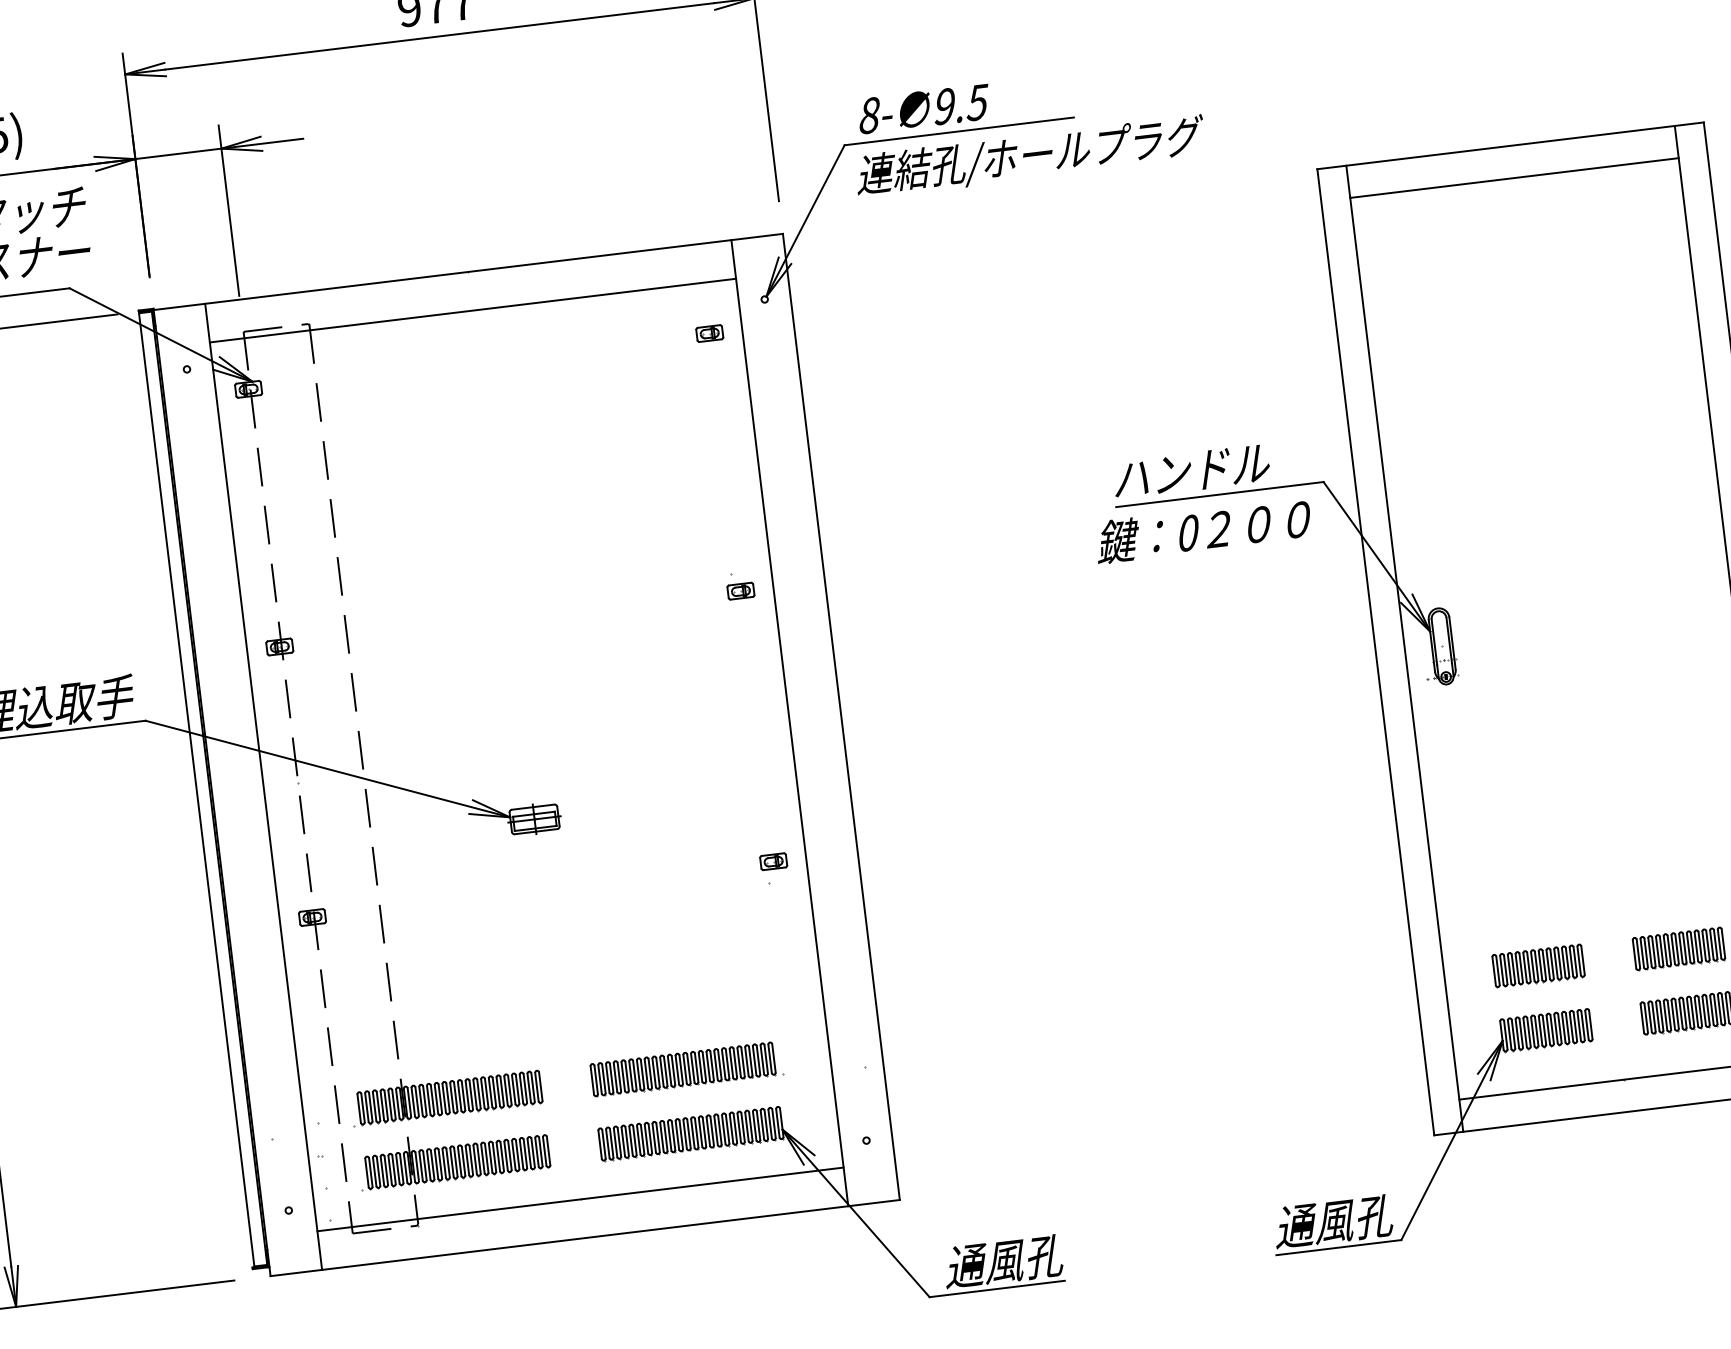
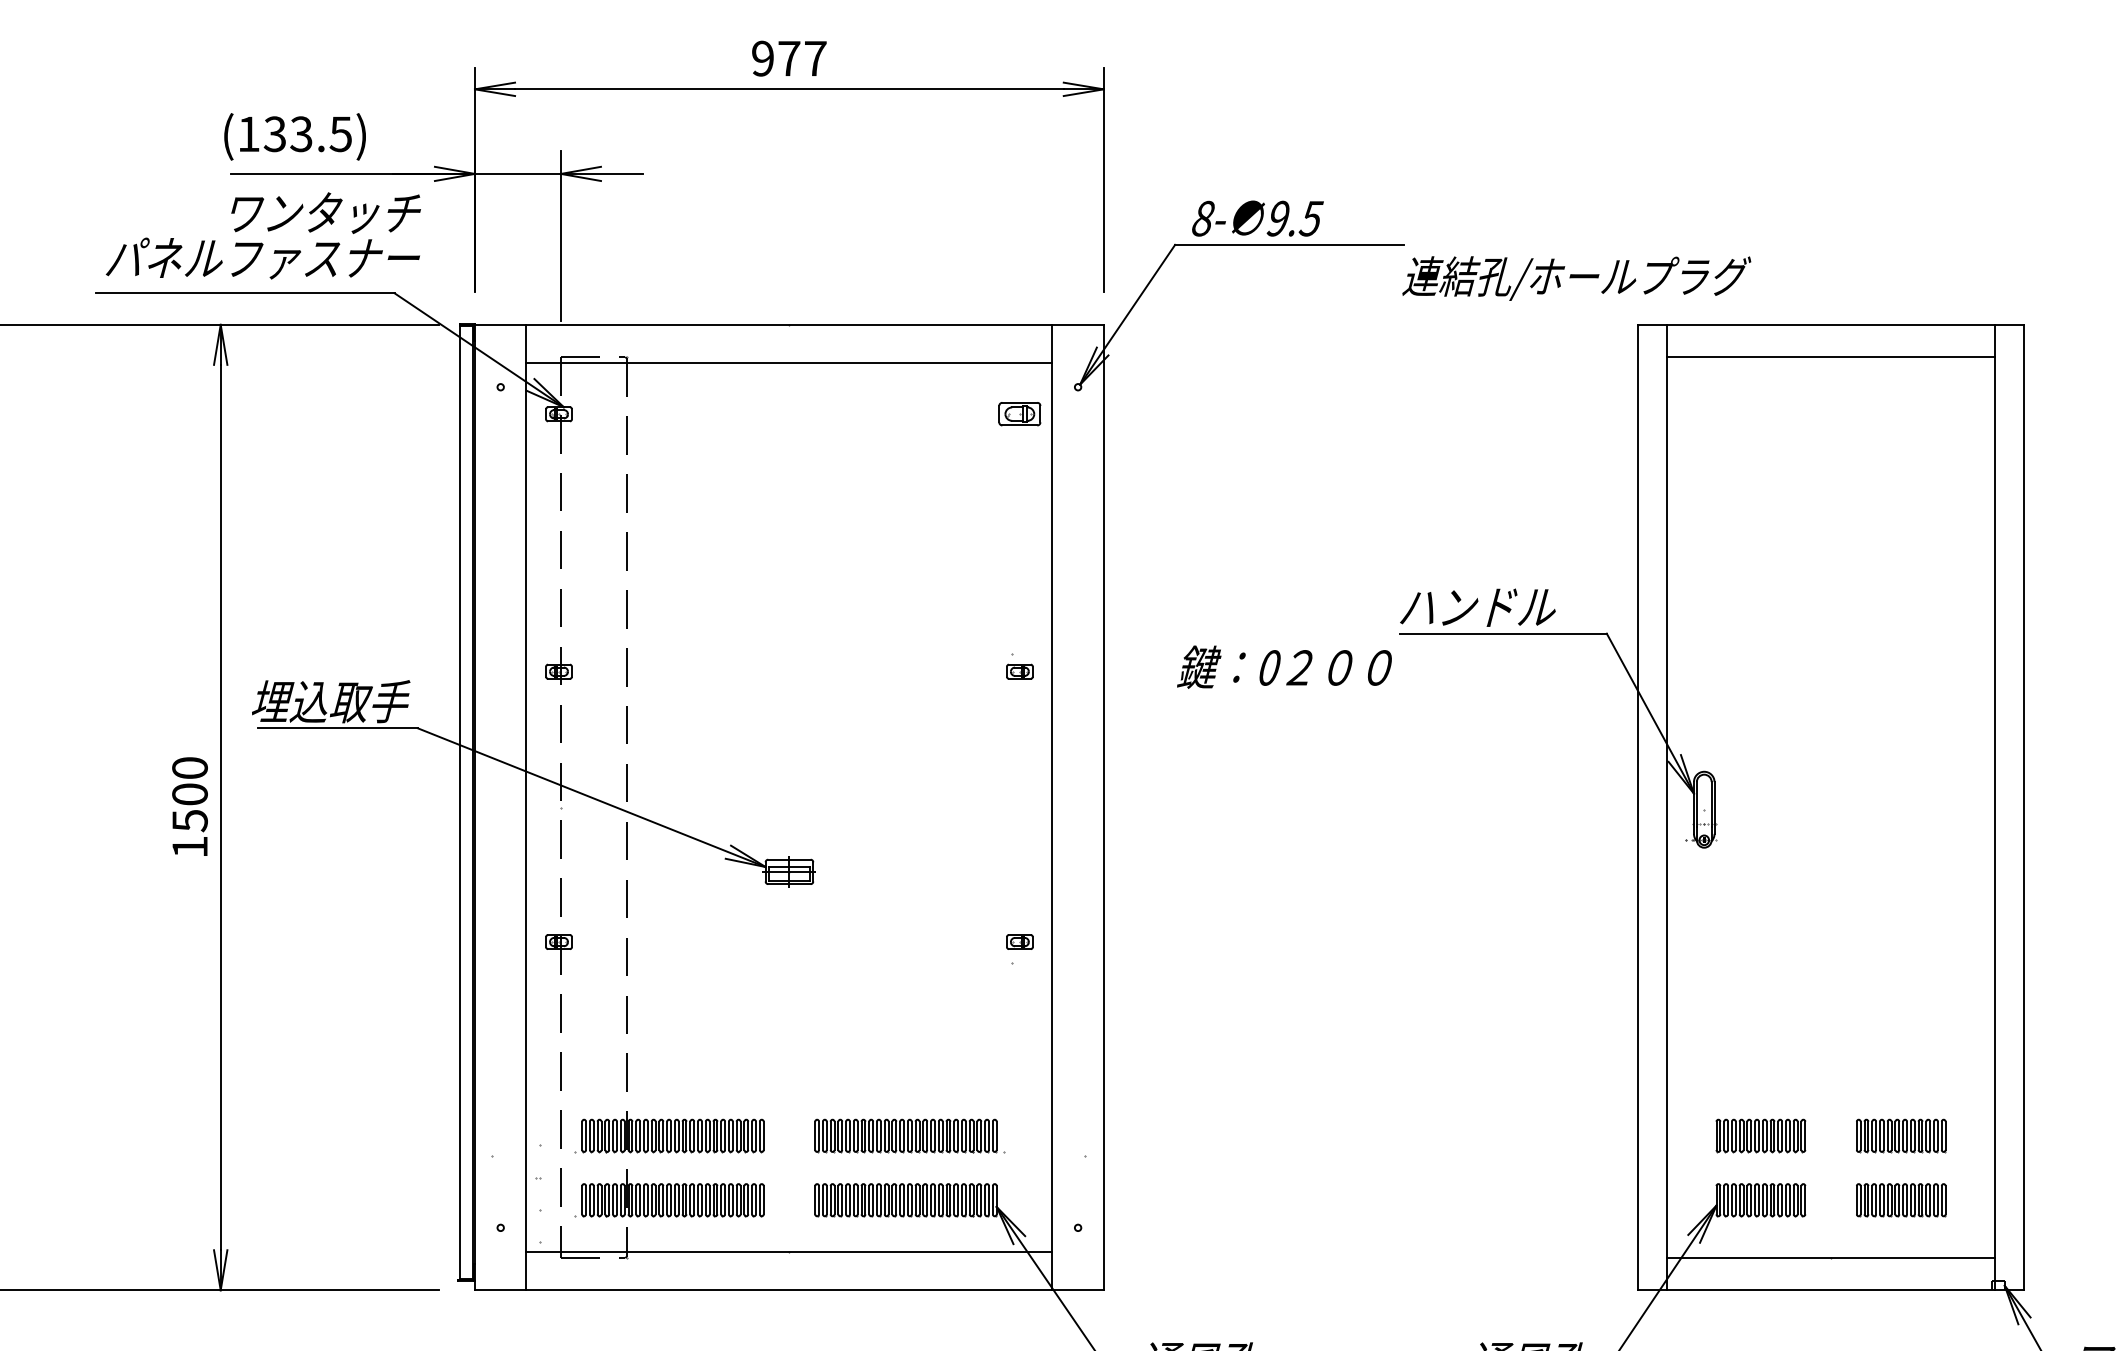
text: (1030, 156) -> (1576, 278), moved
part: (709, 333) -> (1019, 414), size x1.6
text: (1203, 529) -> (1284, 666), moved

